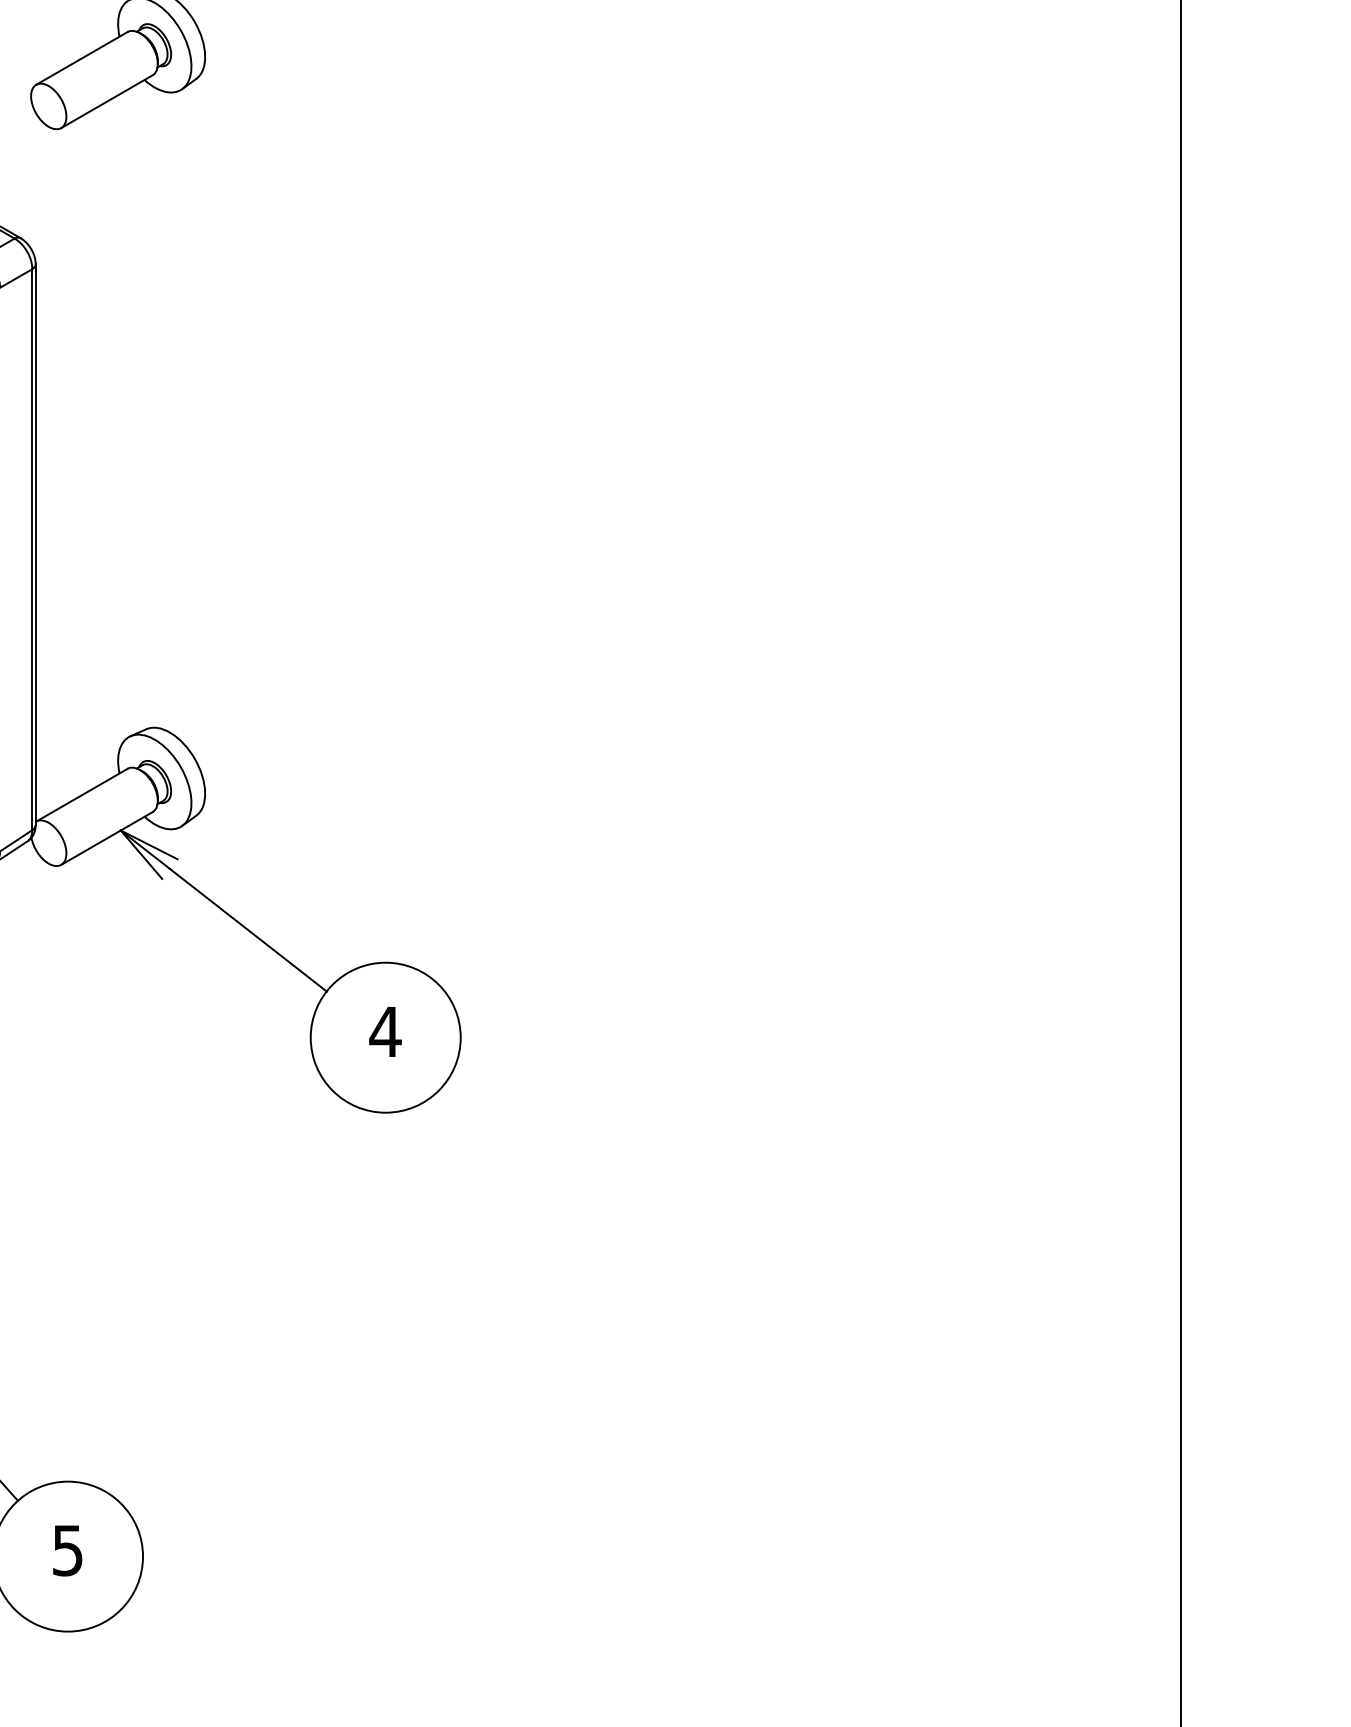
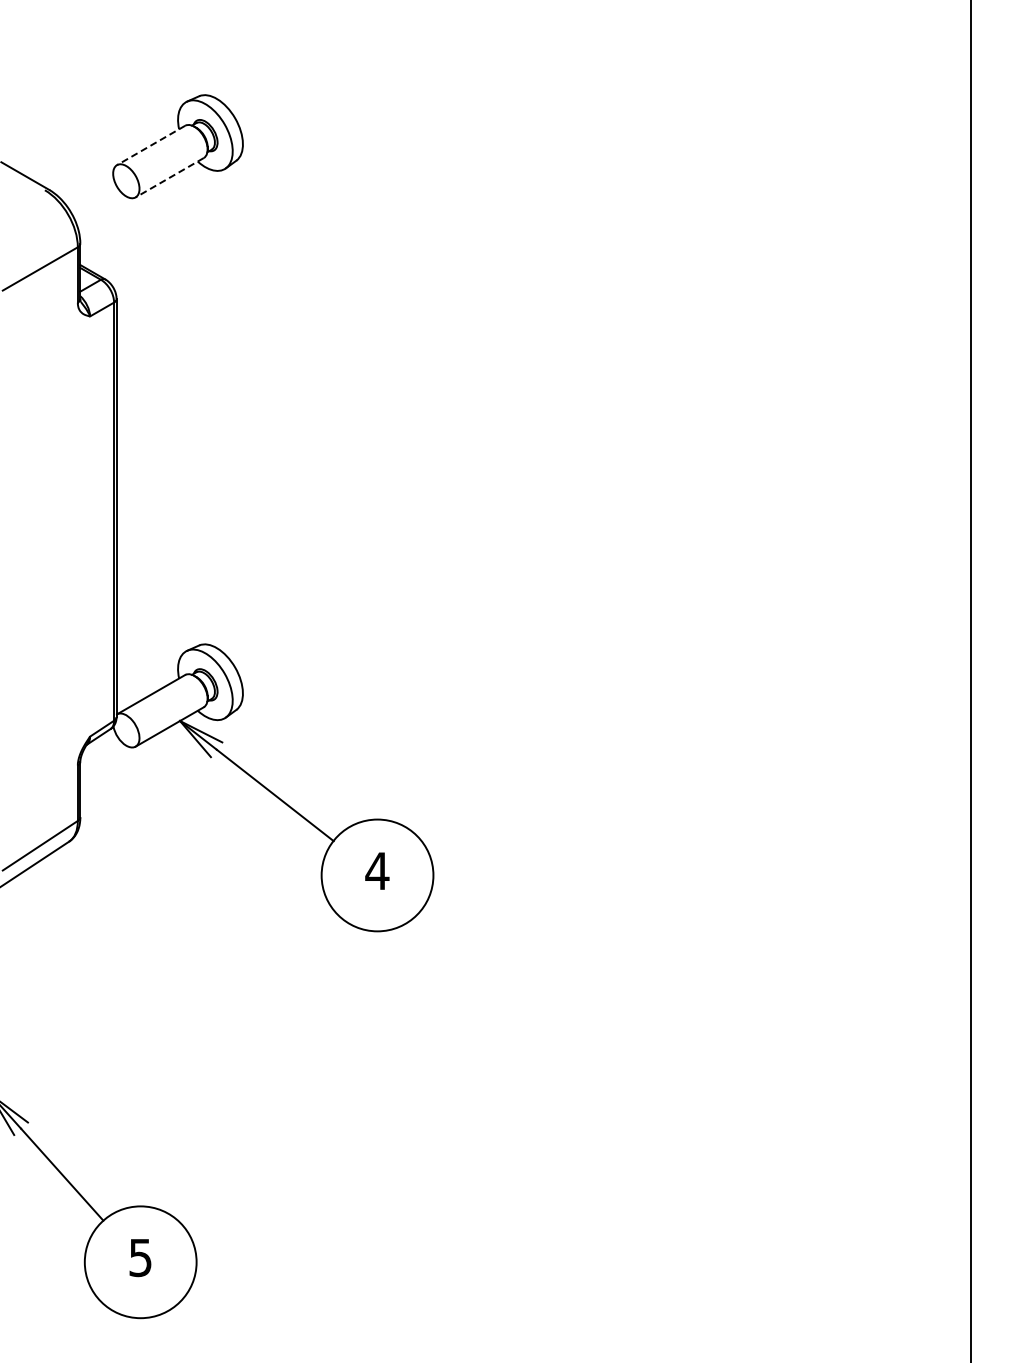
line: (81, 58) -> (150, 145), solid -> dashed
line: (106, 102) -> (169, 178), solid -> dashed

